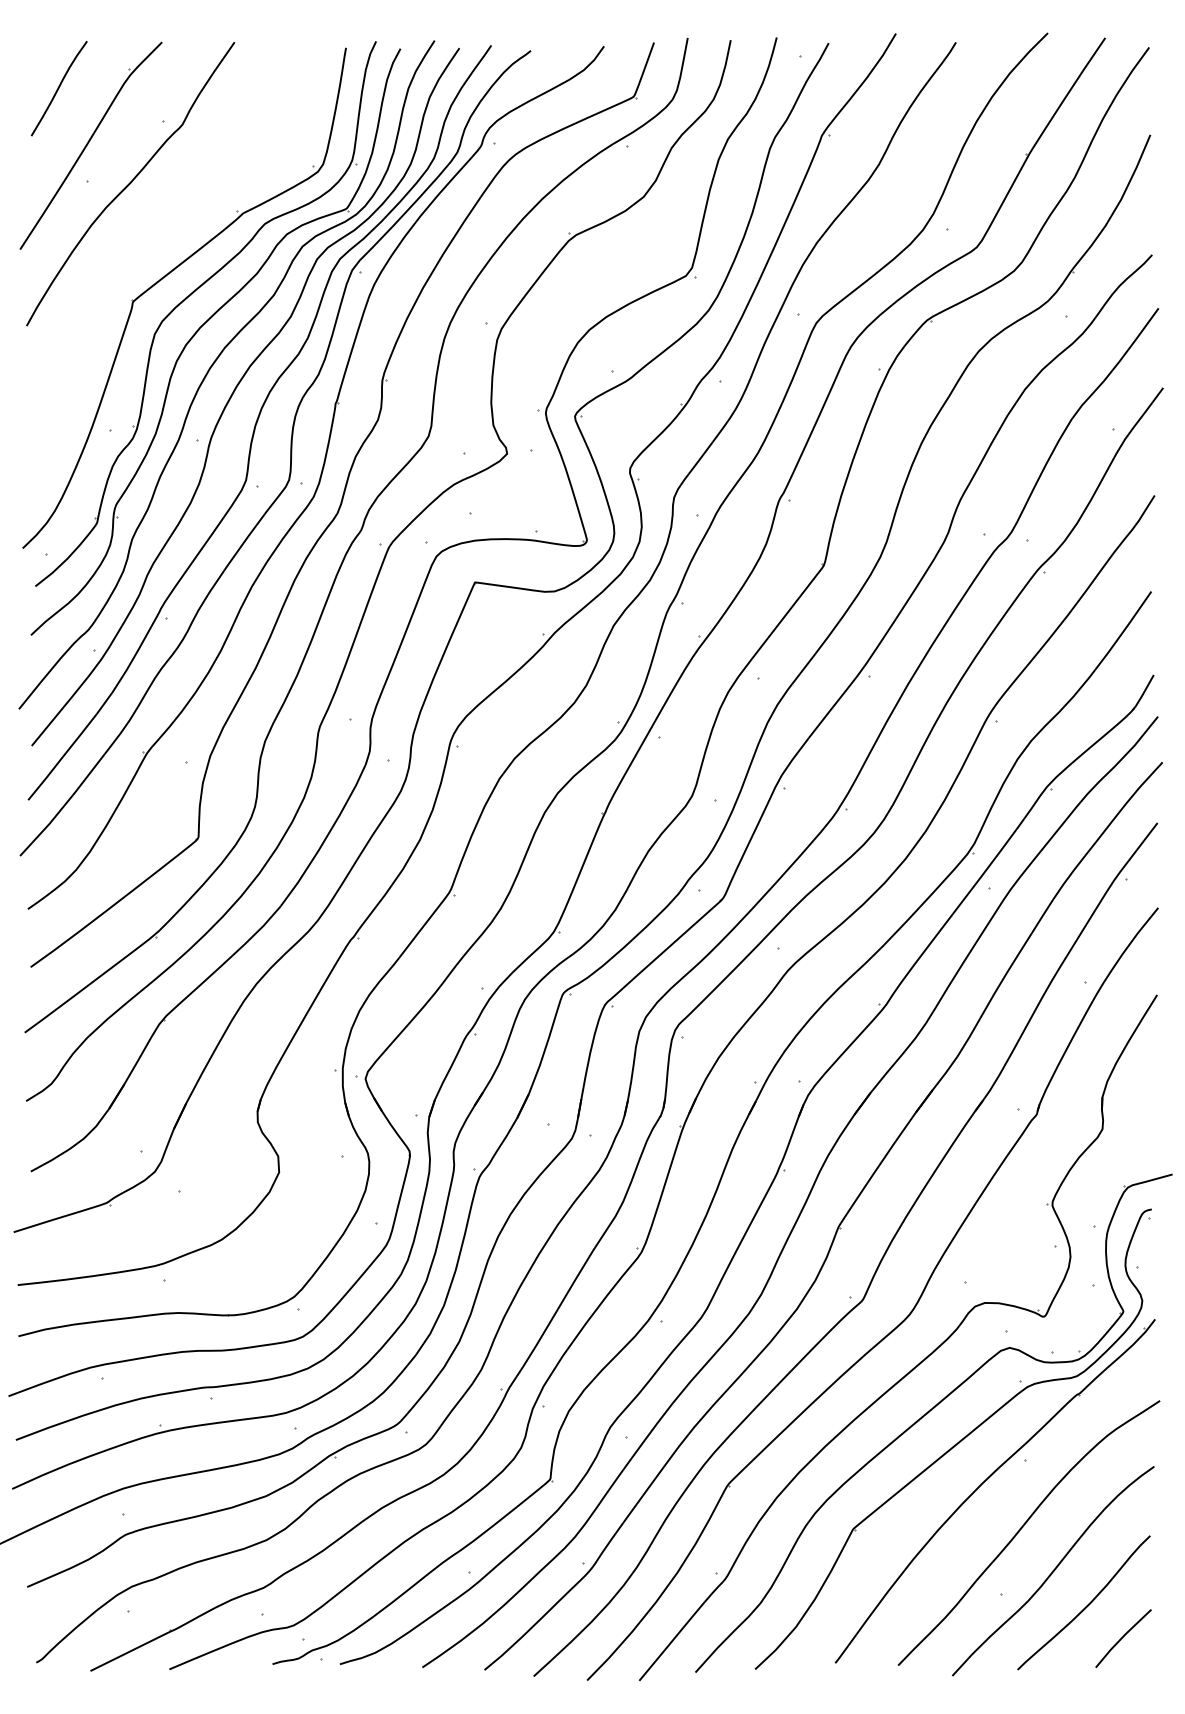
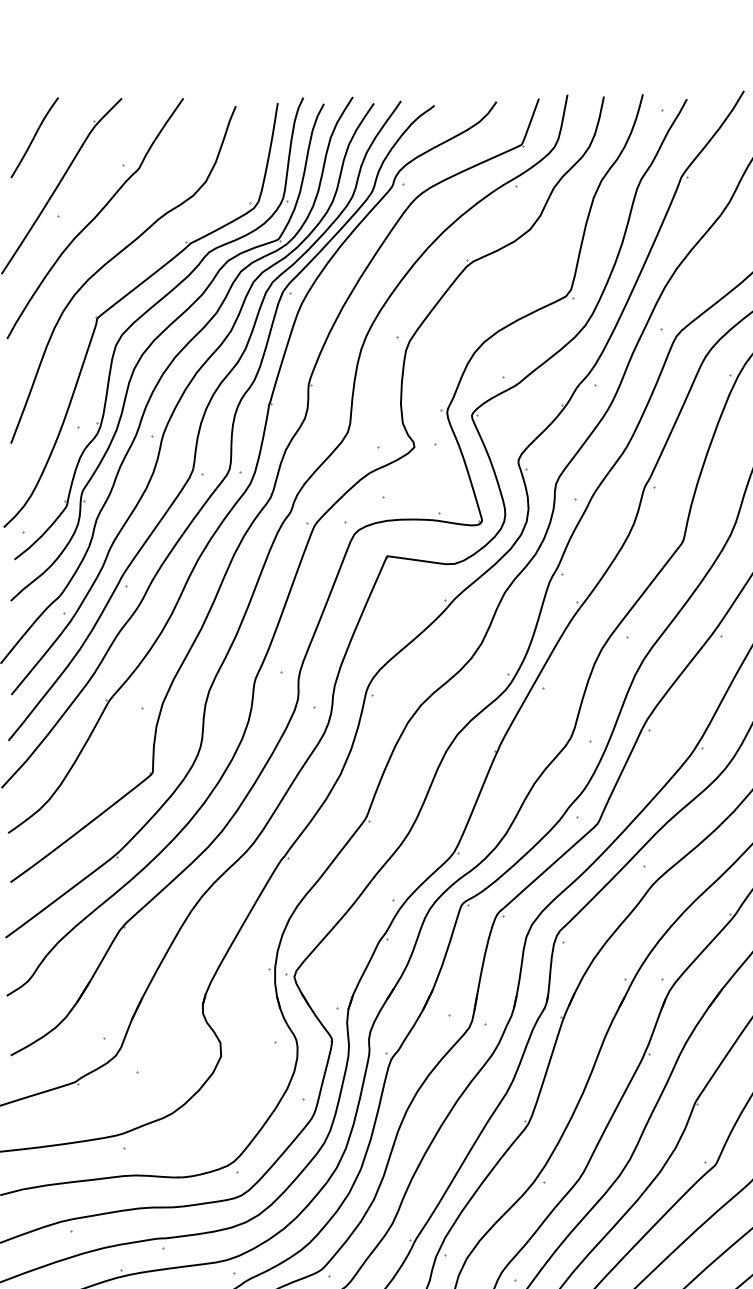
curve: (148, 234) -> (110, 261), added

